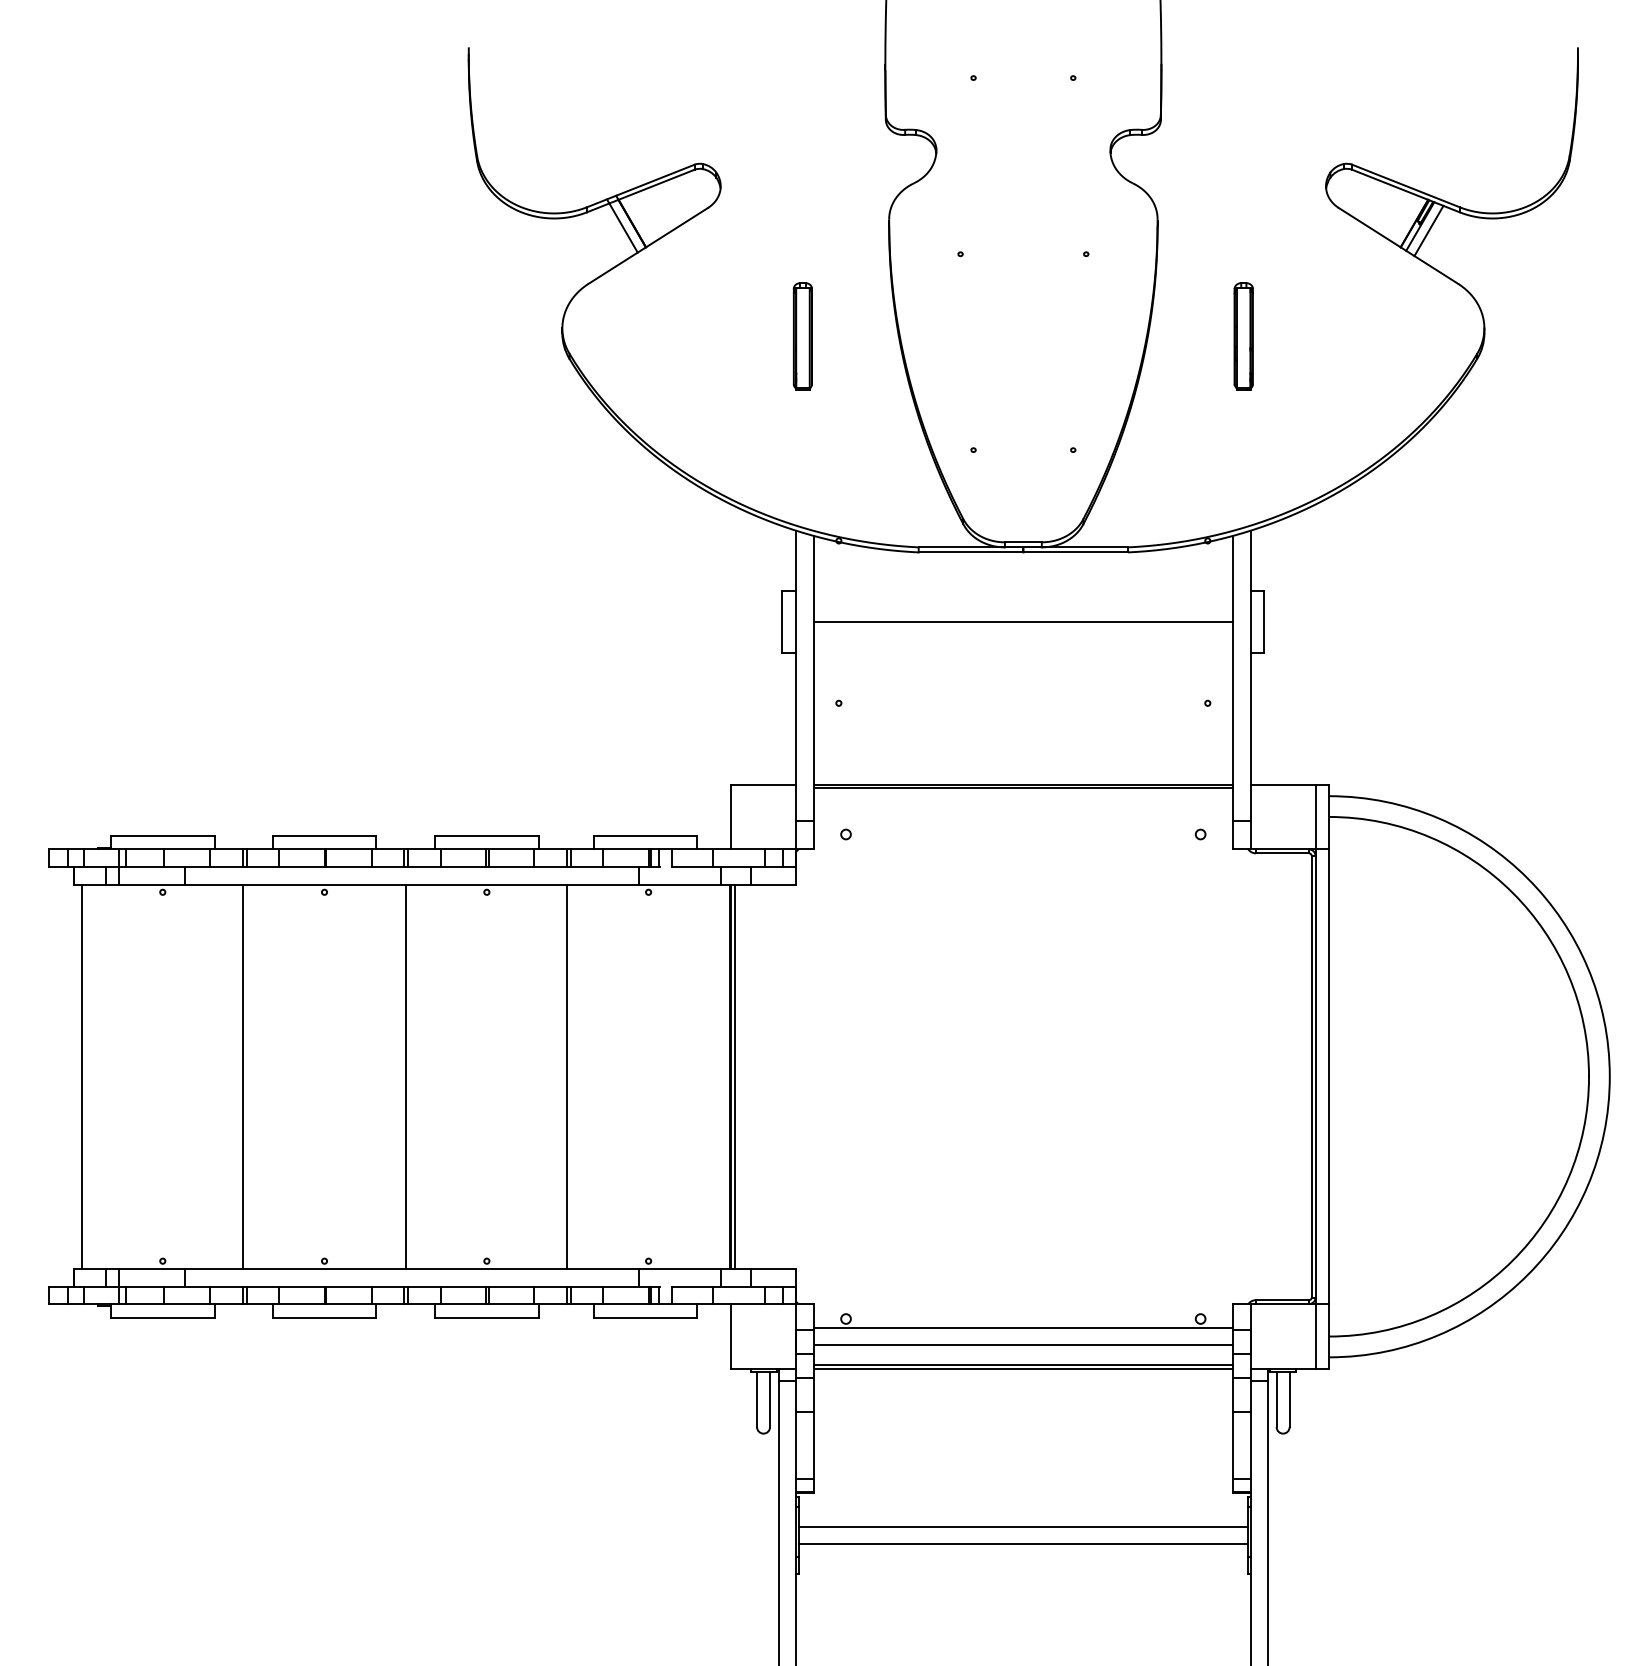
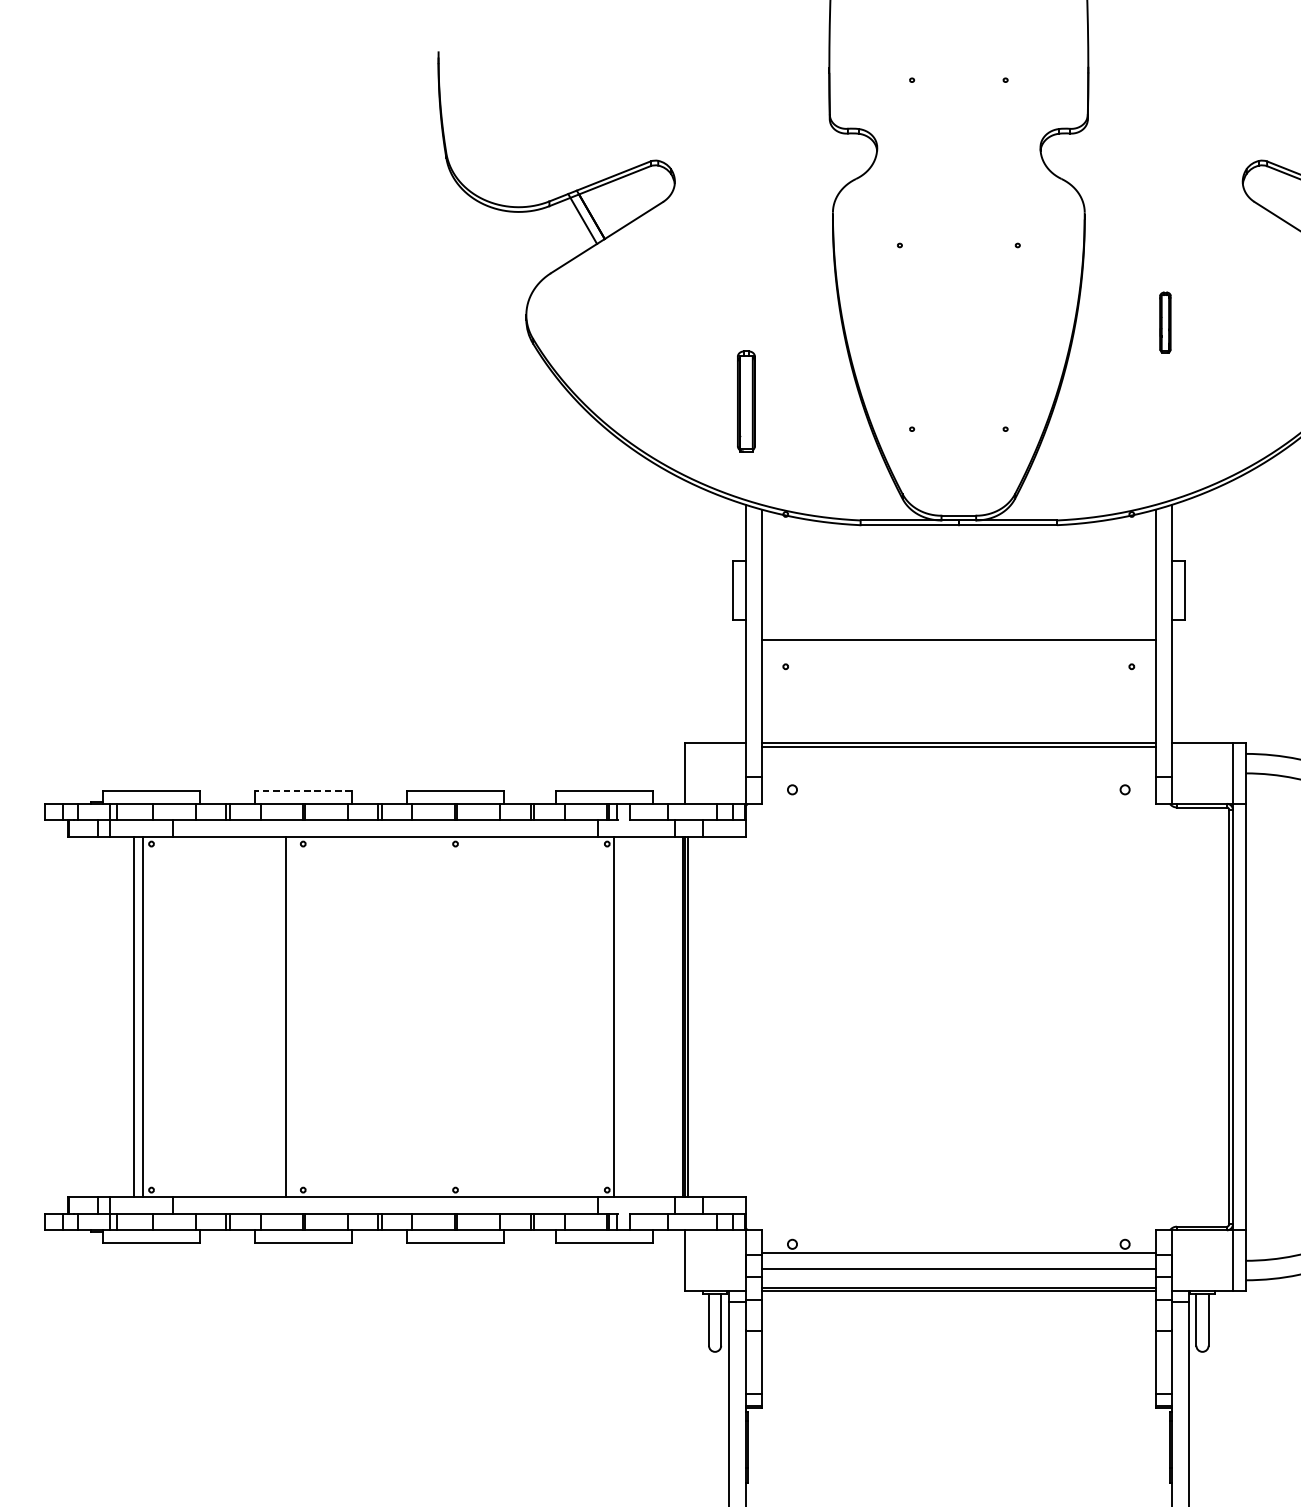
part: (802, 336) -> (745, 401), moved
part: (1243, 336) -> (1165, 322), size x0.6
line: (1023, 622) -> (958, 640), moved
line: (324, 835) -> (303, 790), solid -> dashed
line: (81, 1076) -> (134, 1016), moved
line: (243, 1076) -> (142, 1016), moved
line: (405, 1076) -> (285, 1016), moved
line: (567, 1076) -> (613, 1016), moved
line: (1023, 1526) -> (958, 1438), removed
line: (1023, 1544) -> (958, 1455), removed

